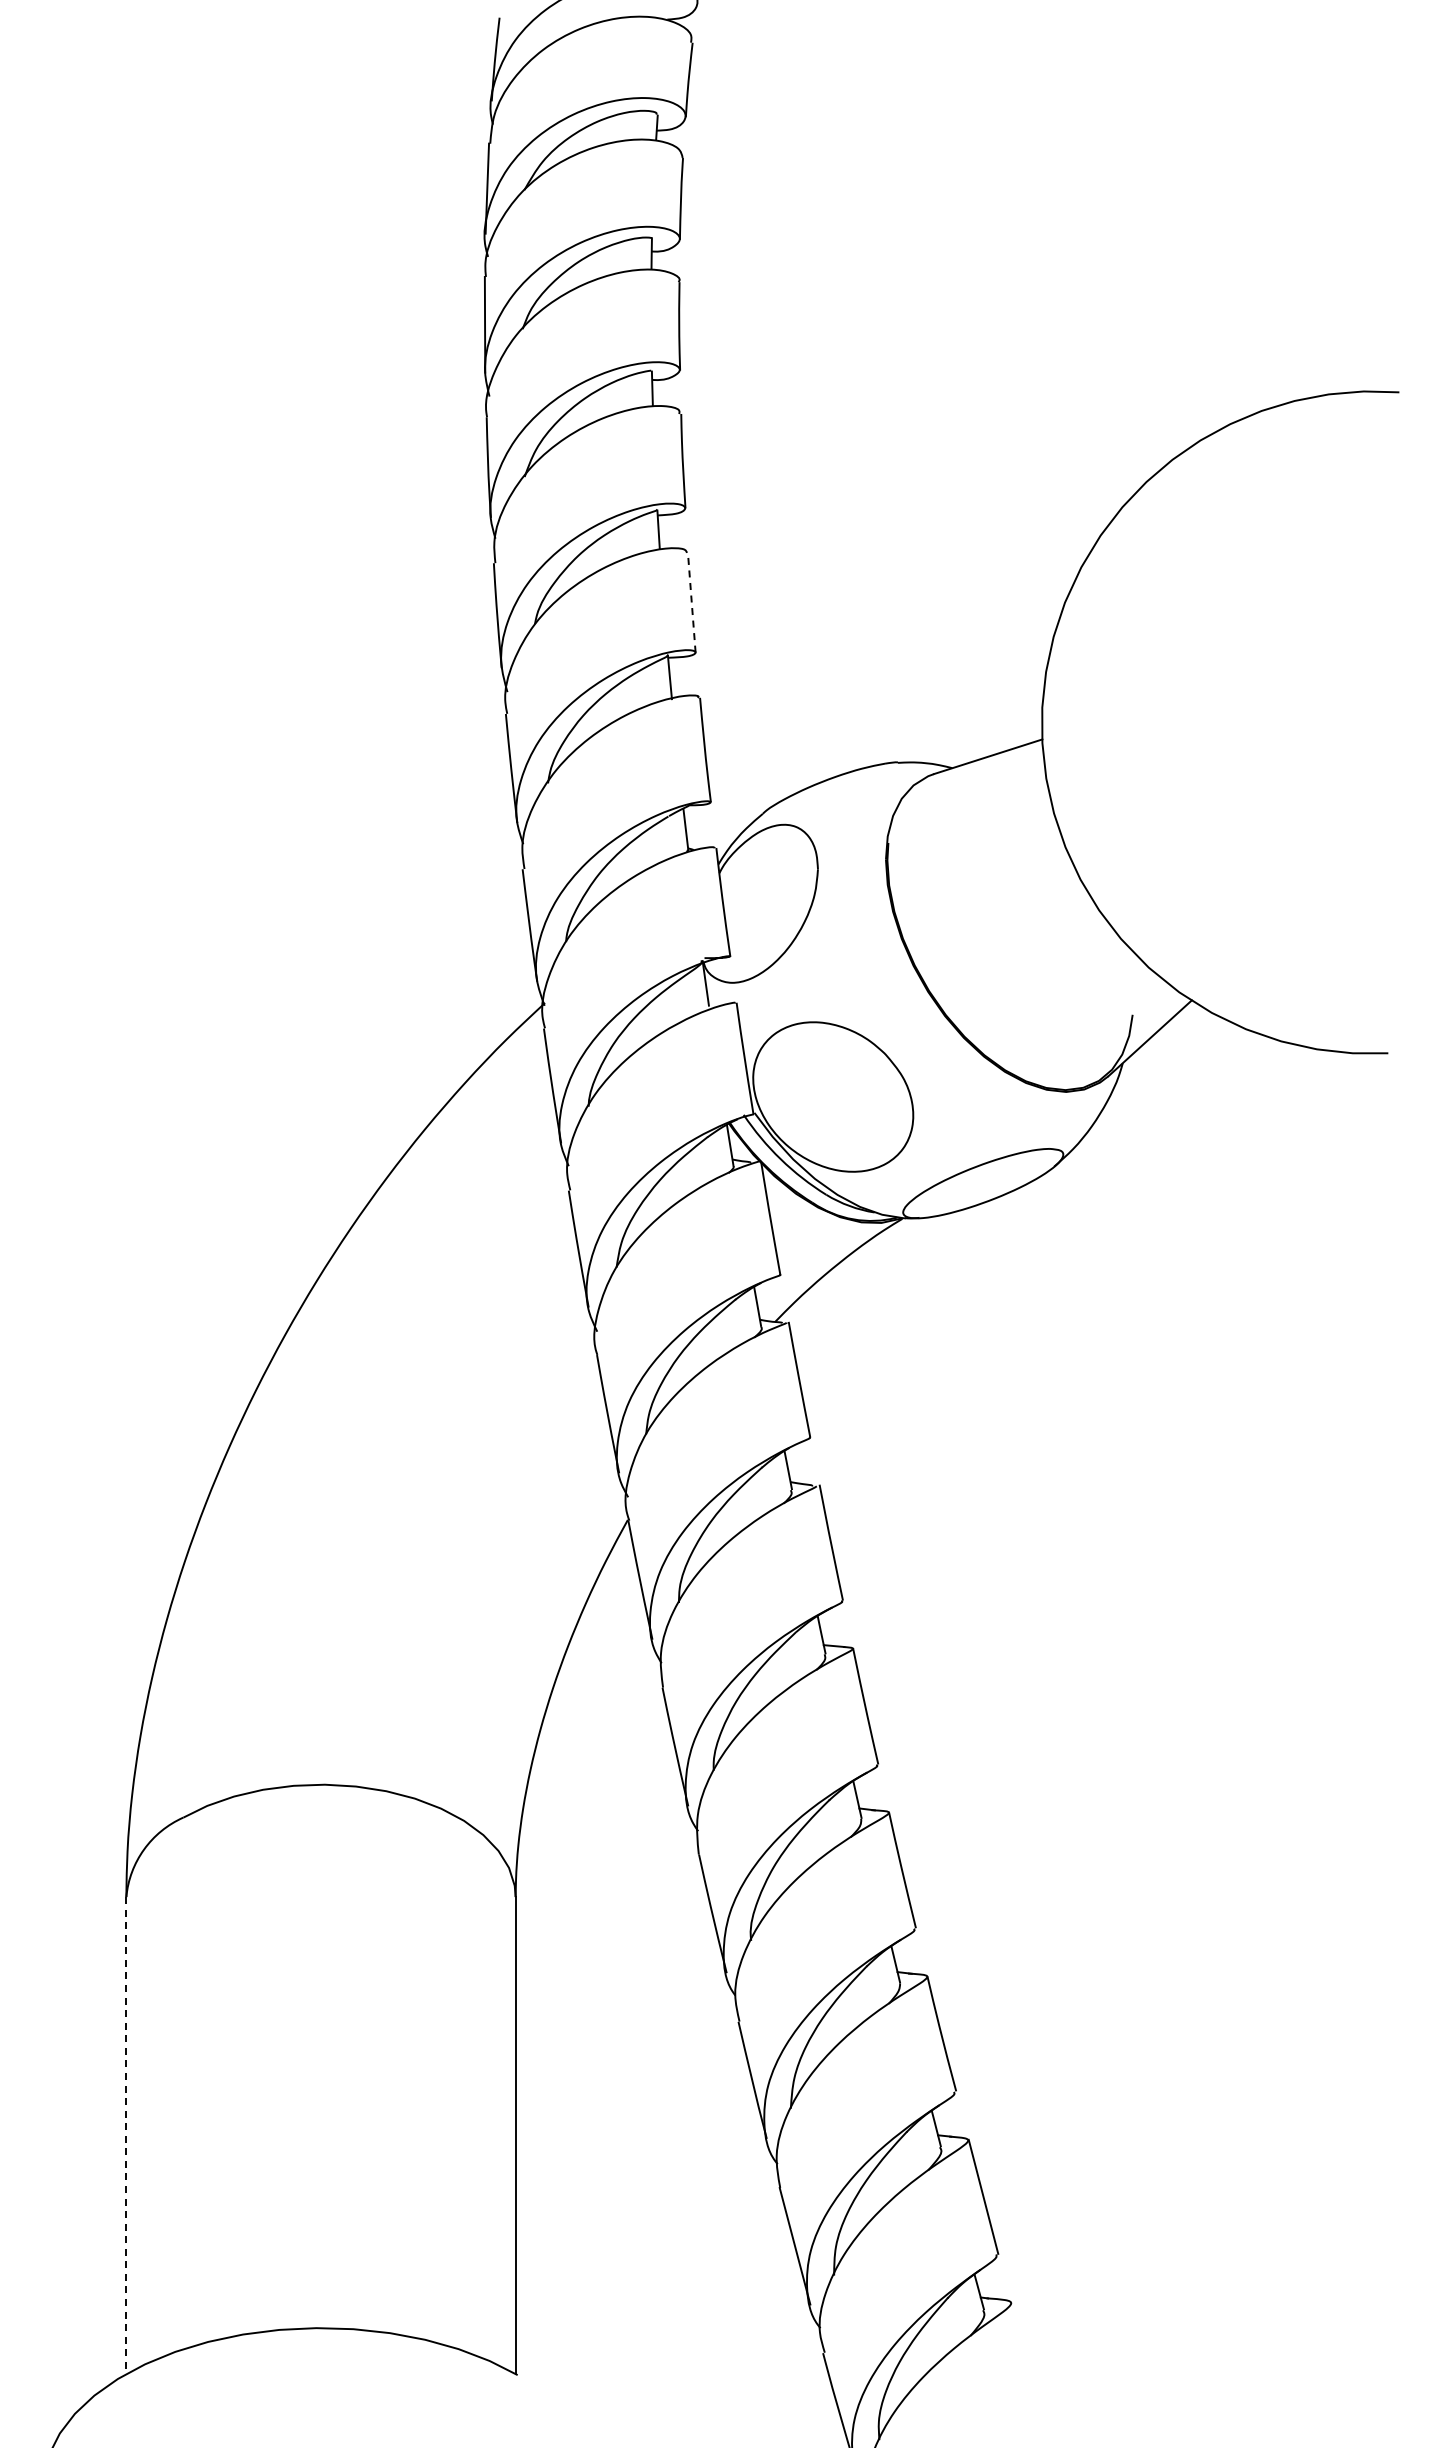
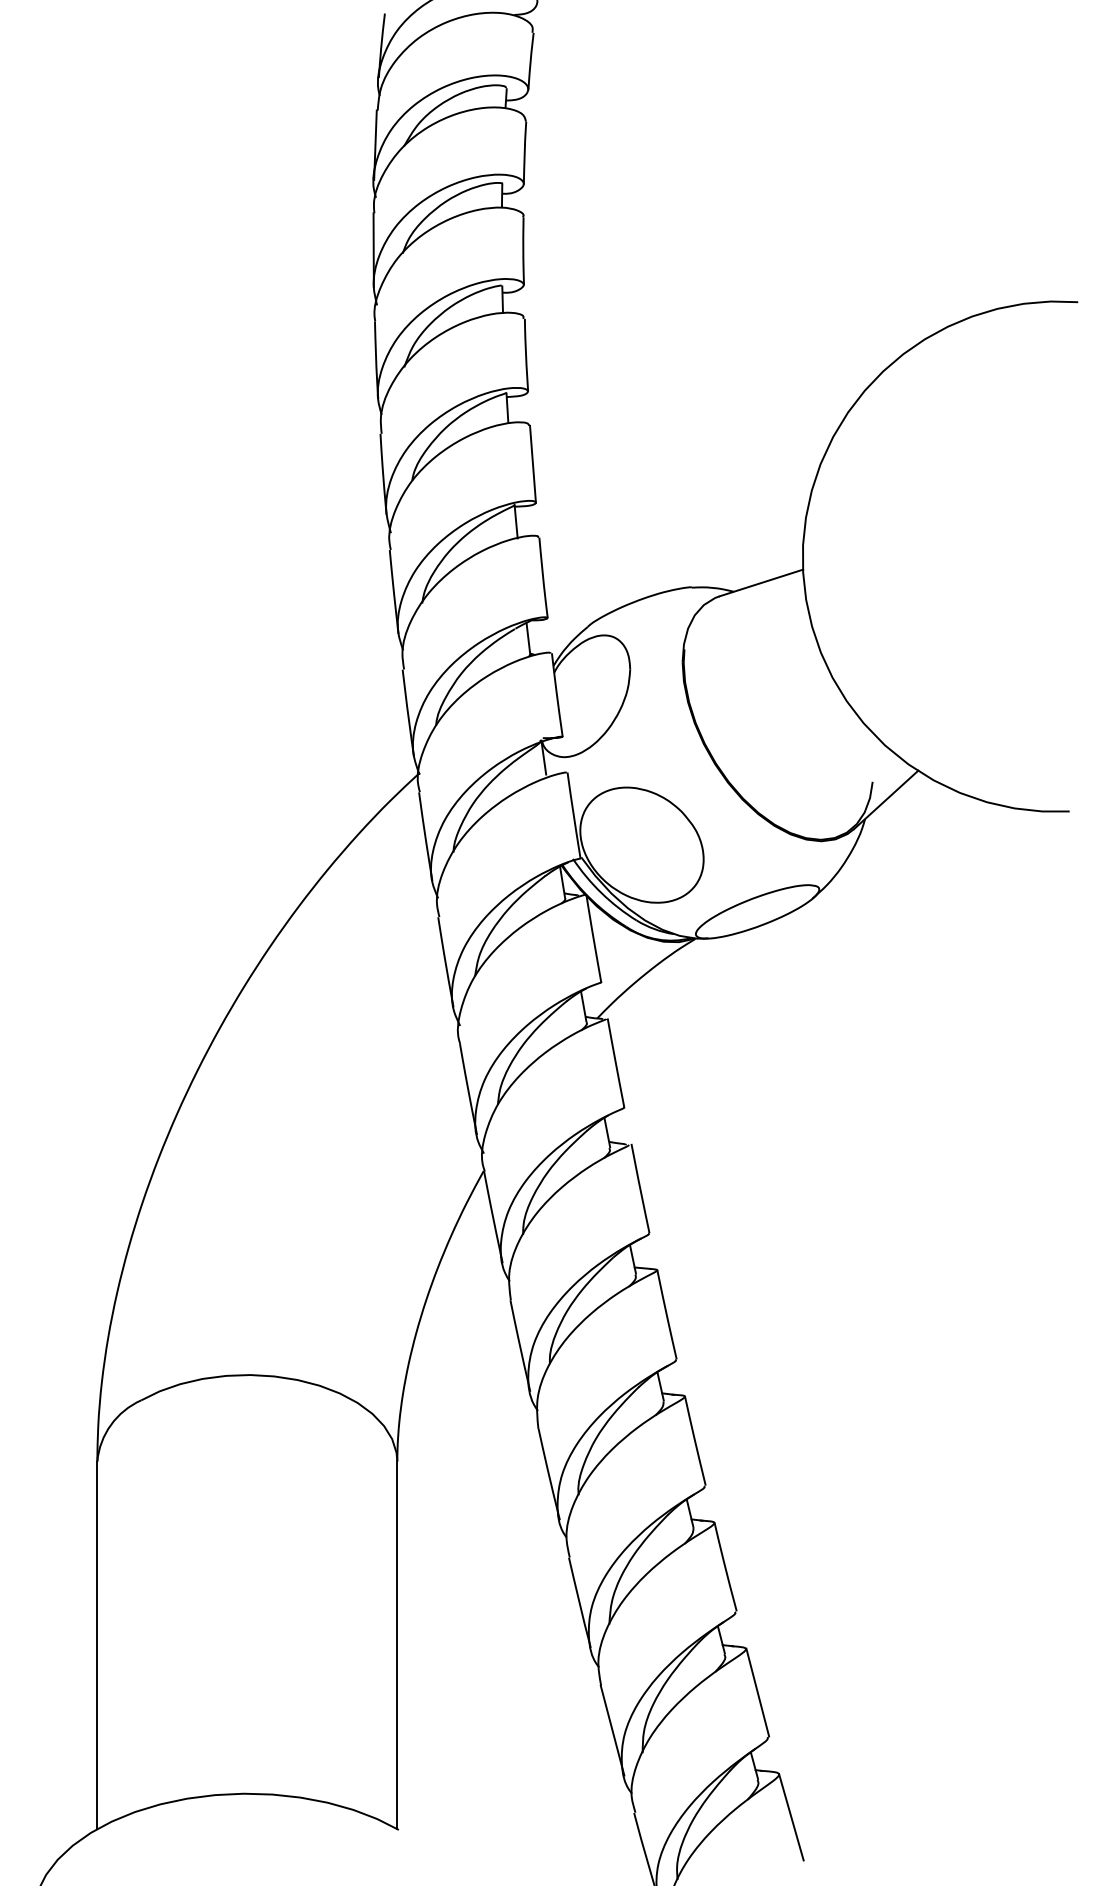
line: (691, 602) -> (532, 464), dashed -> solid
line: (126, 2136) -> (97, 1646), dashed -> solid
line: (1027, 2358) -> (791, 1817), added

